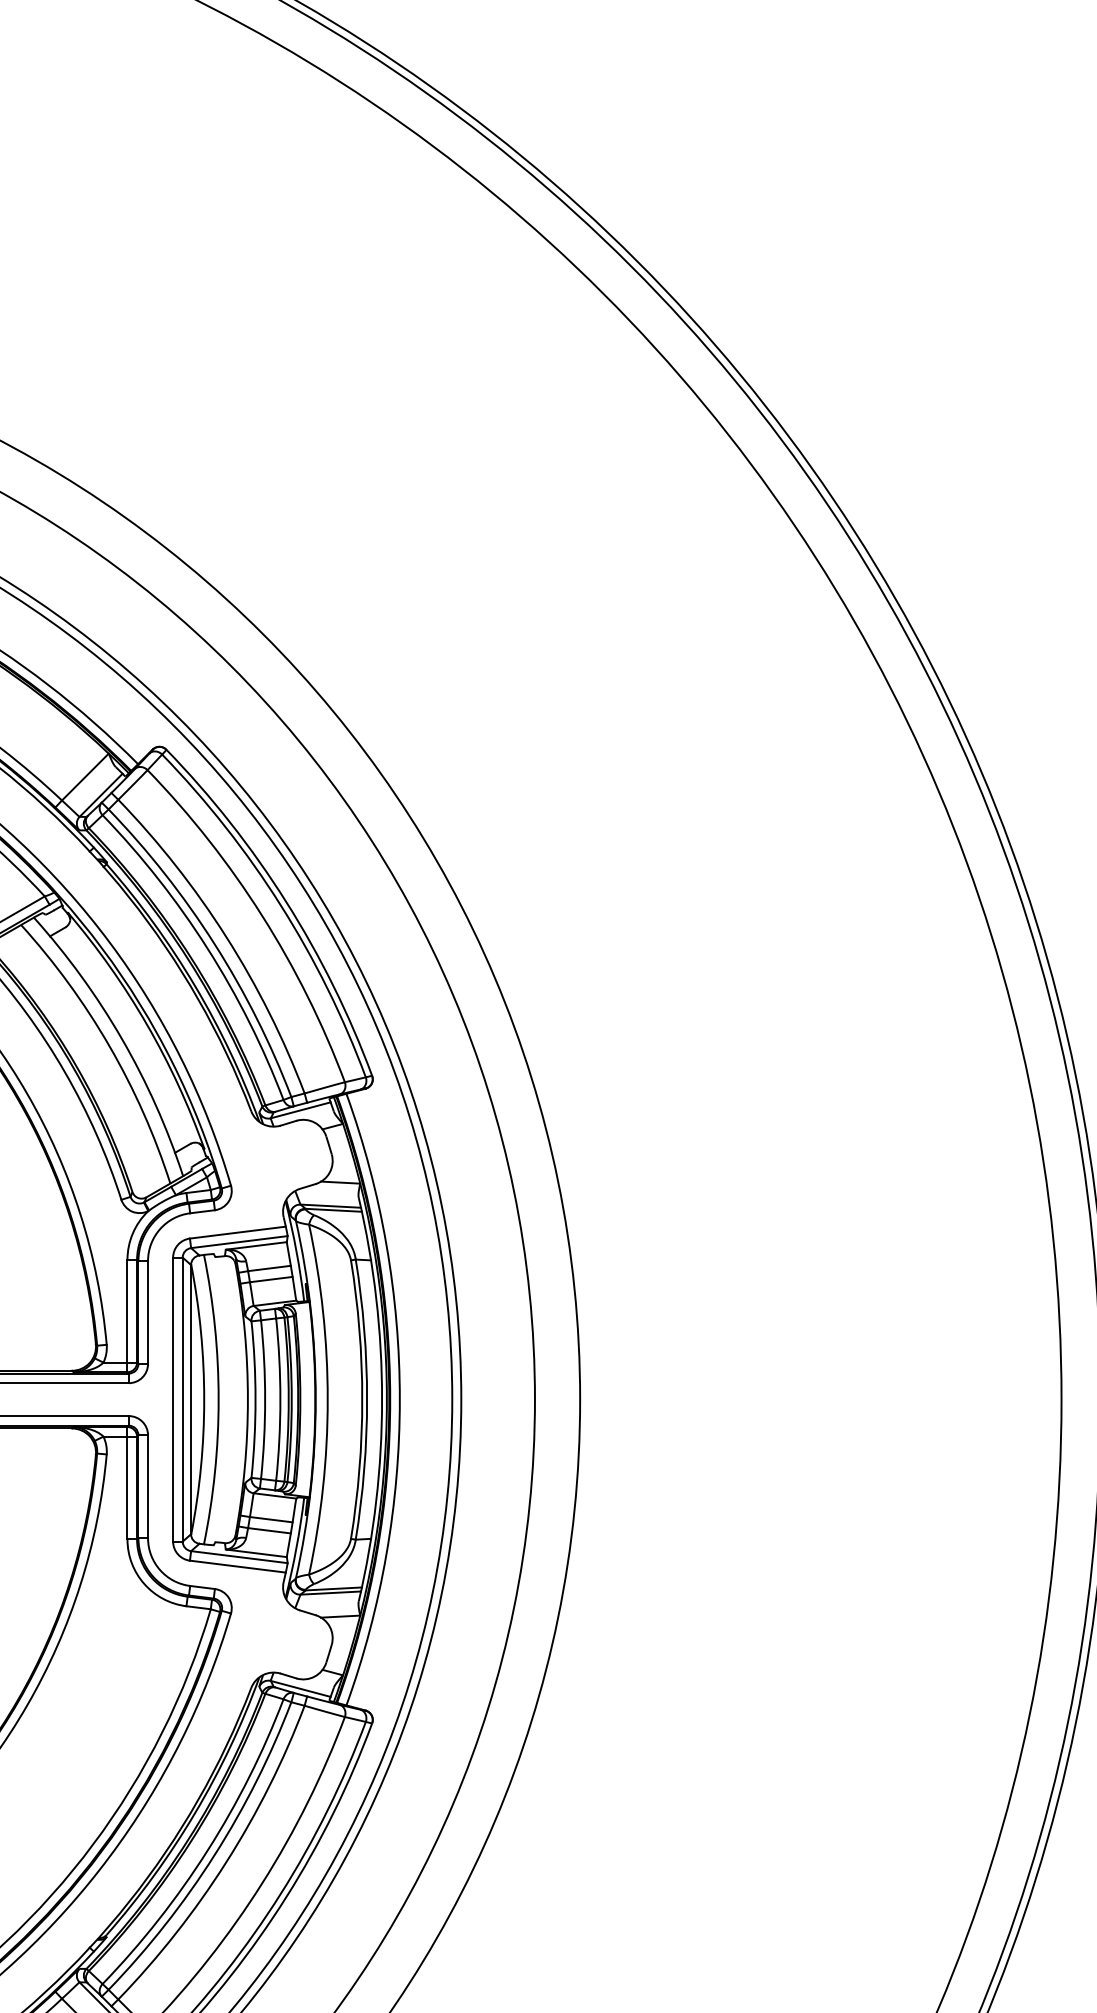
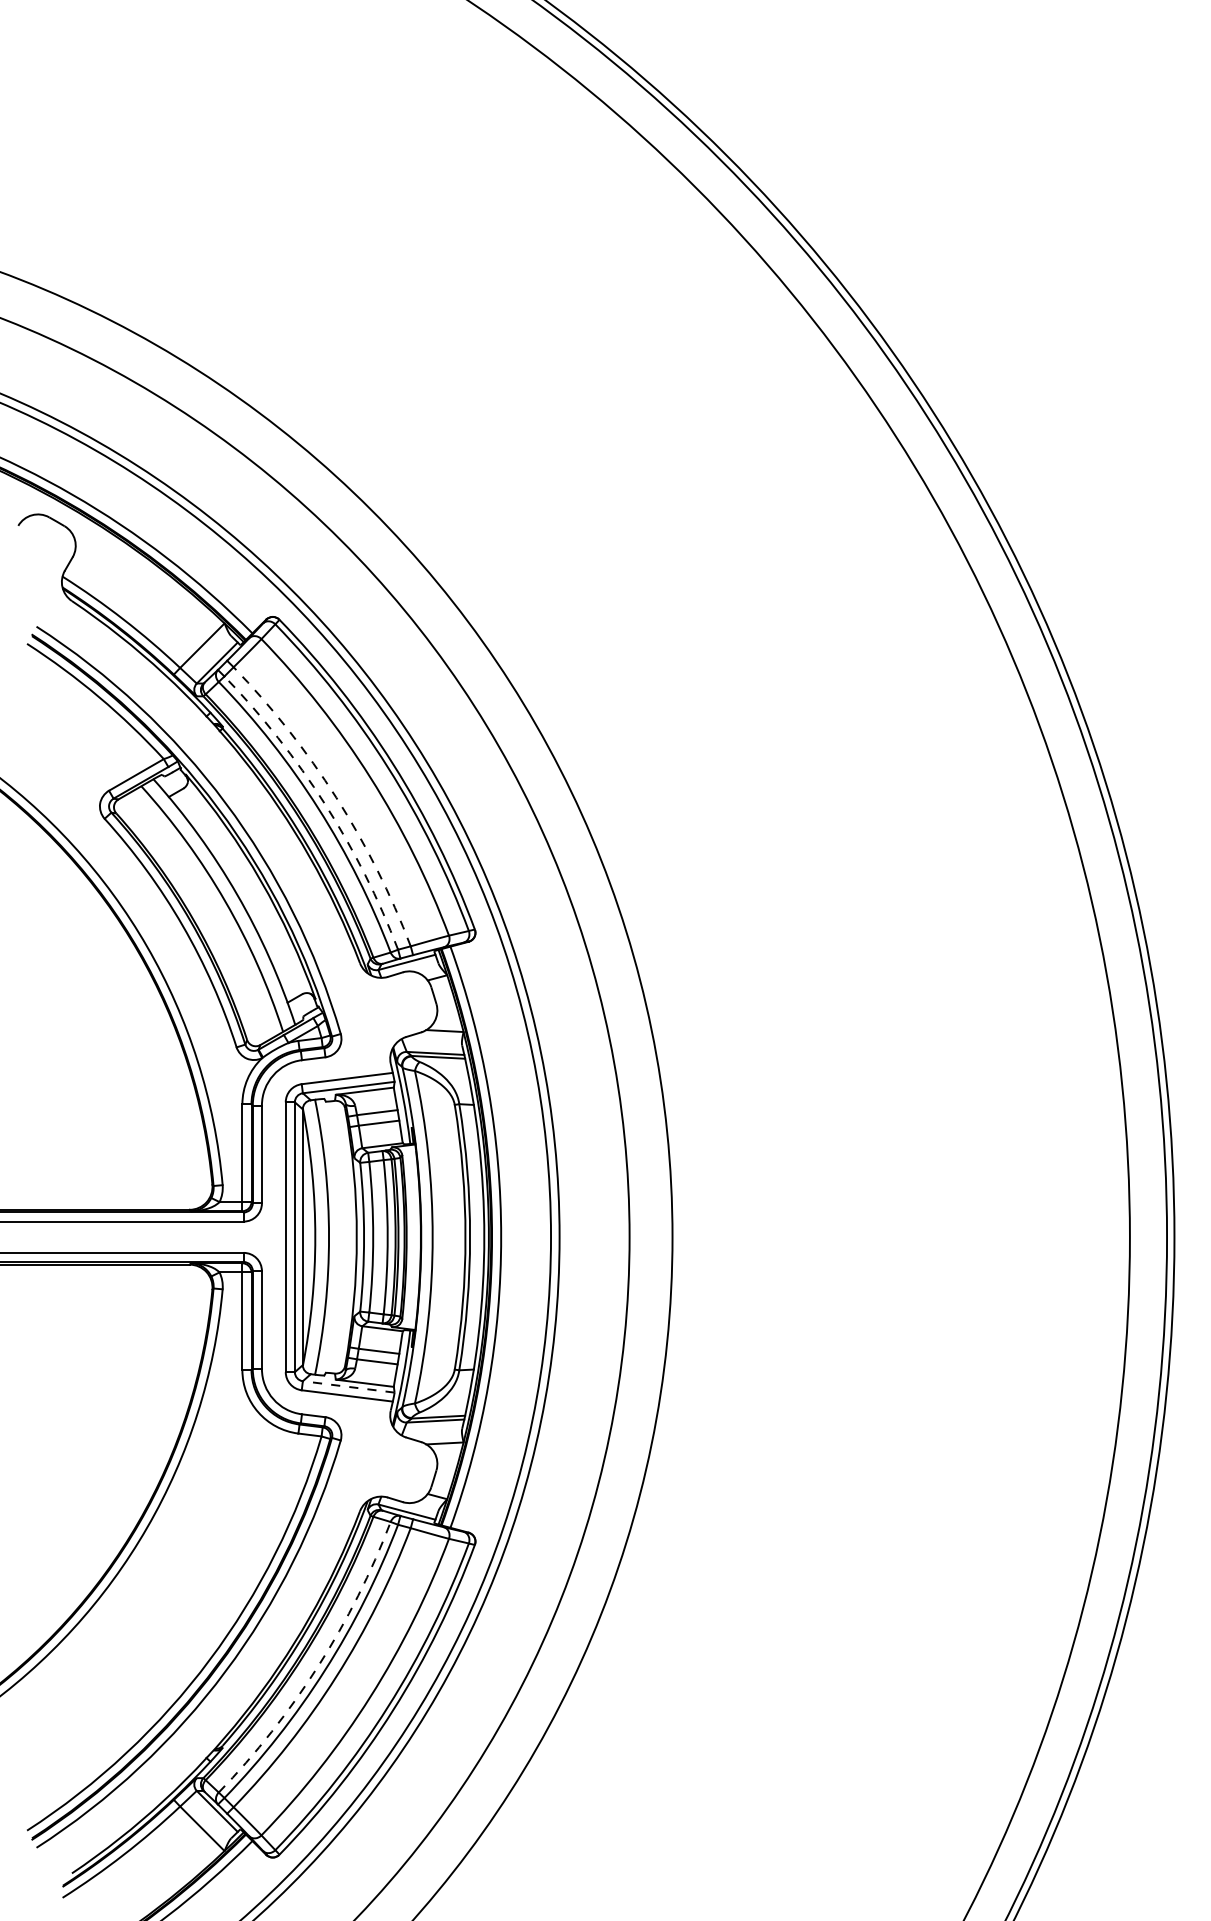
arc: (226, 936) -> (336, 797), solid -> dashed
arc: (214, 944) -> (325, 804), solid -> dashed
line: (239, 1556) -> (348, 1386), solid -> dashed
arc: (207, 1850) -> (318, 1665), solid -> dashed

